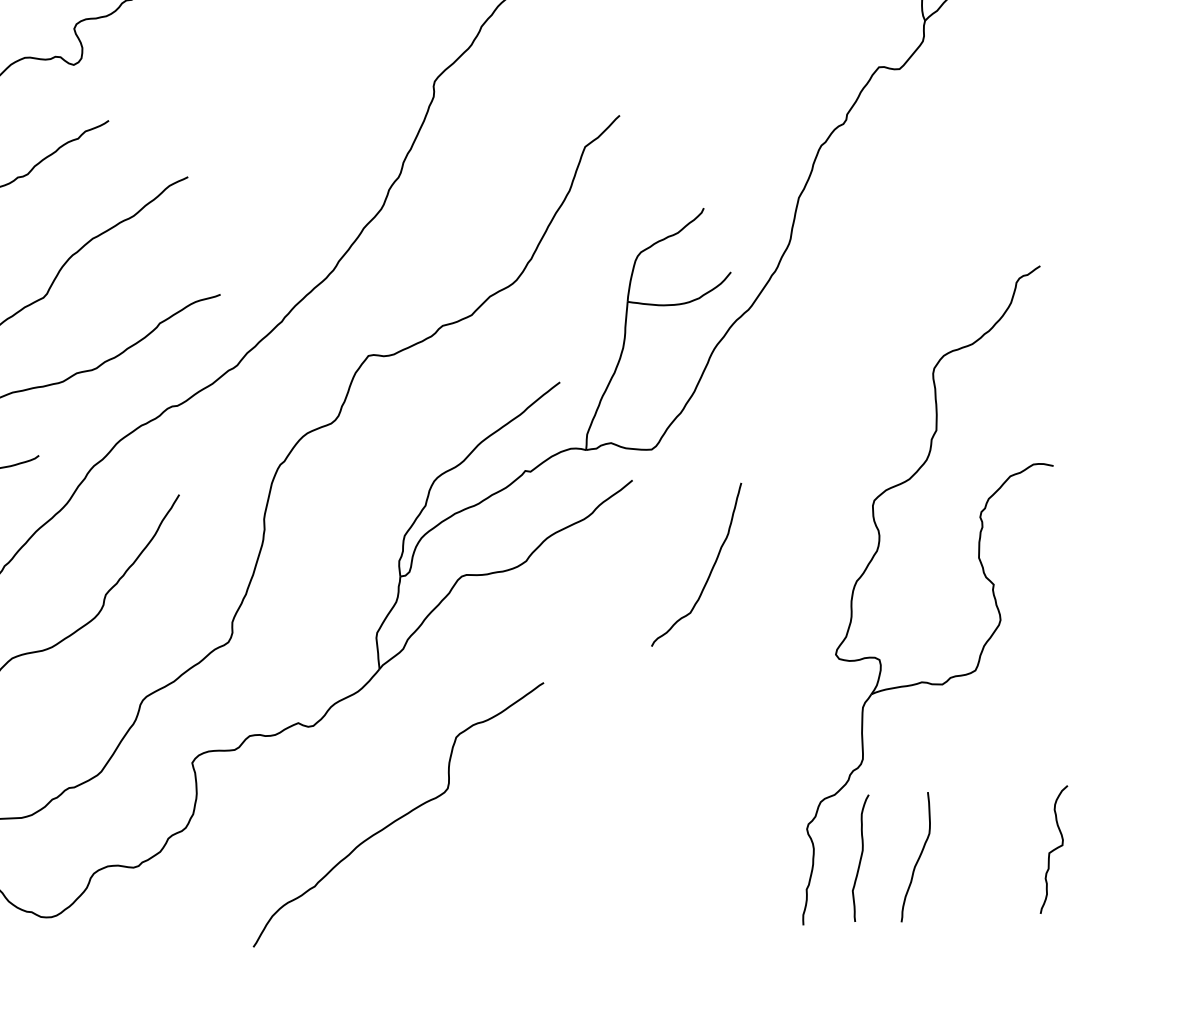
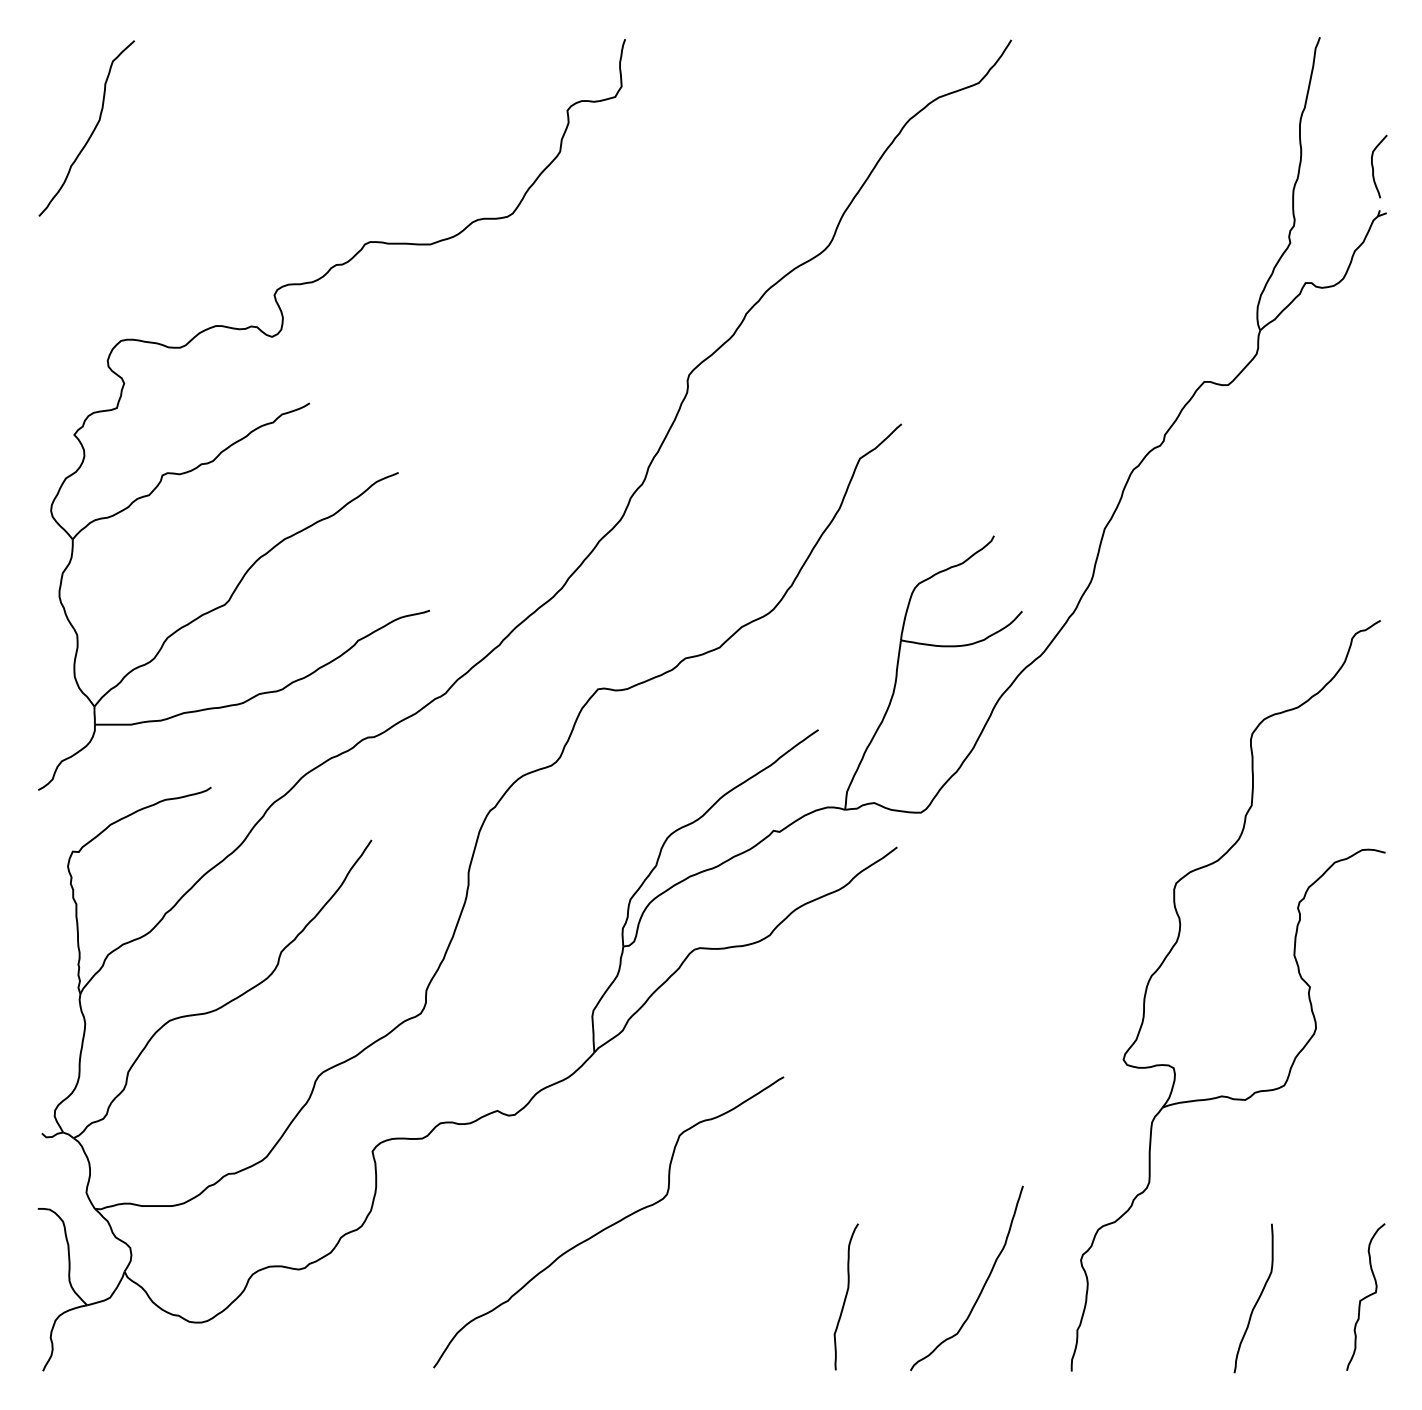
curve: (710, 571) -> (982, 1286), moved
curve: (860, 857) -> (845, 1296), moved
curve: (917, 858) -> (1256, 1300), moved

